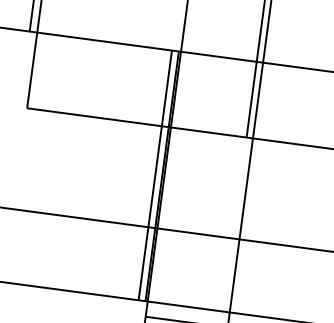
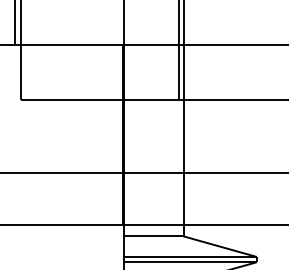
line: (154, 175) -> (117, 135), removed

